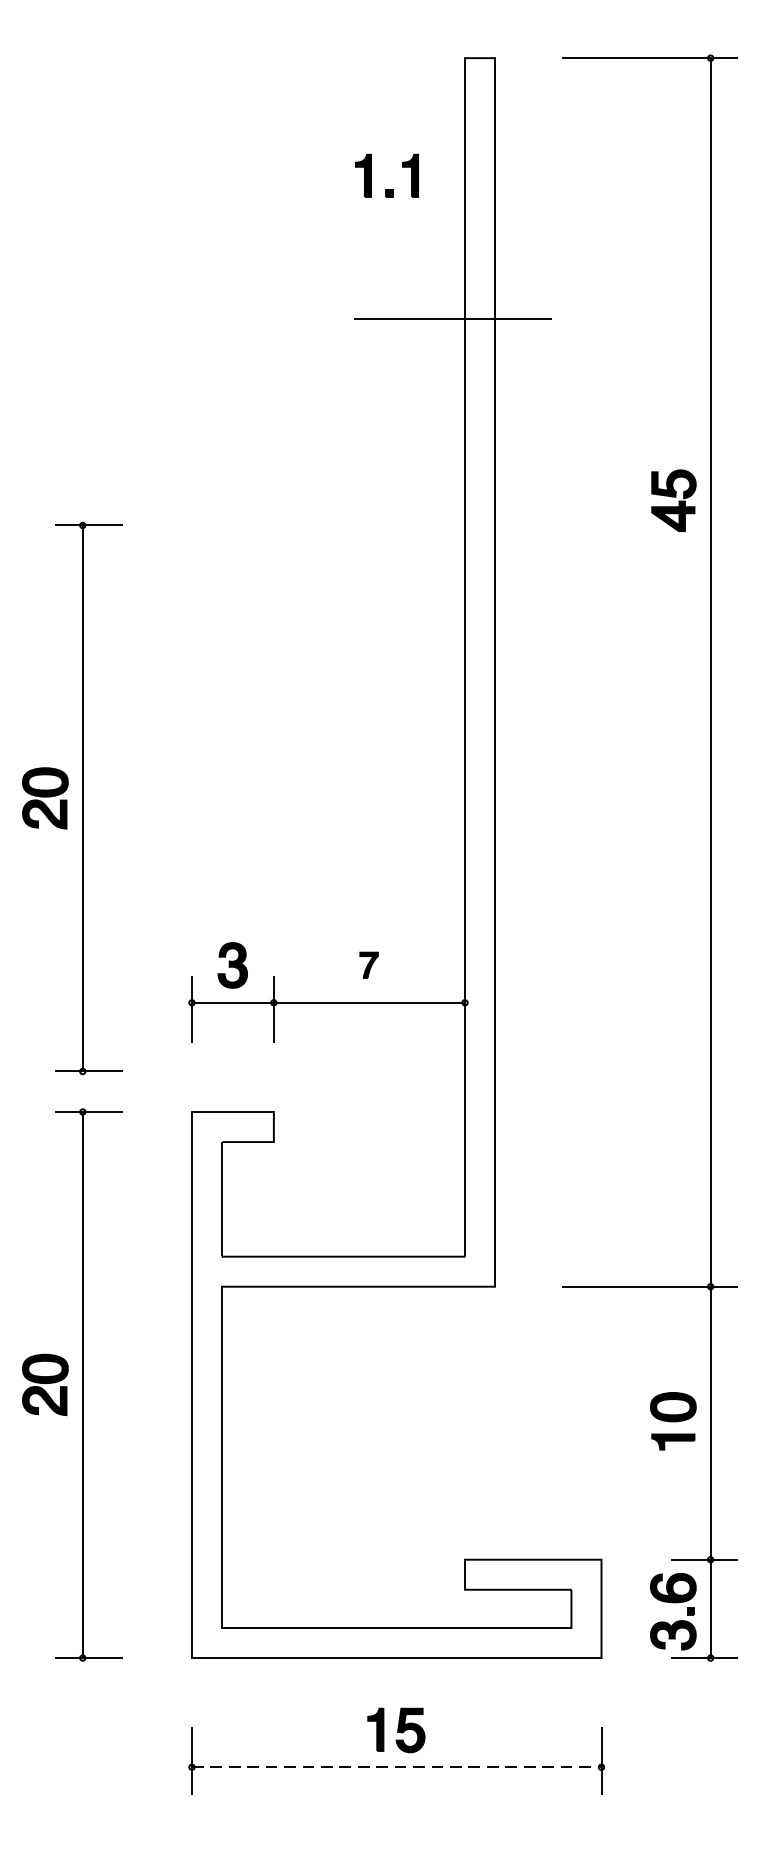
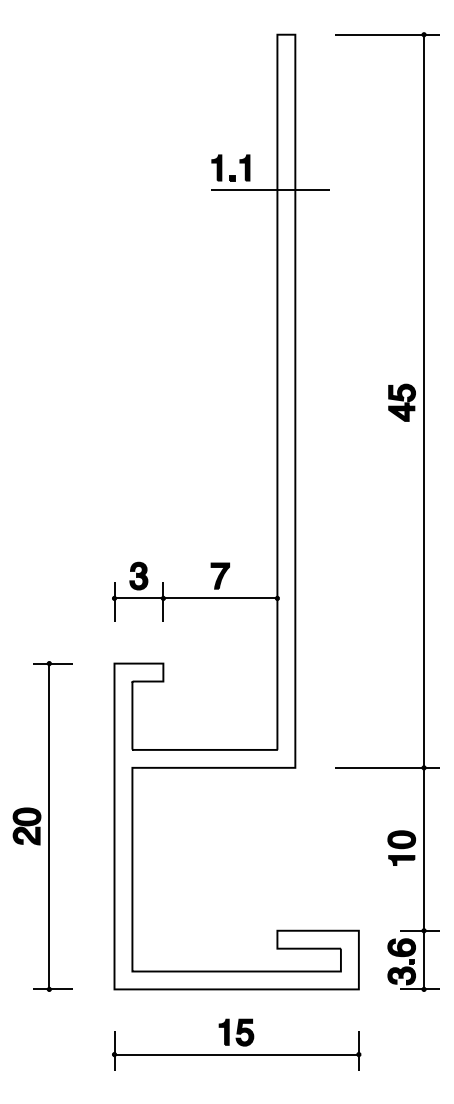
part: (372, 175) -> (222, 167), moved
part: (672, 500) -> (401, 402), moved
part: (71, 798) -> (42, 476), removed
part: (367, 964) -> (219, 575), size x1.67
line: (398, 1767) -> (237, 1054), dashed -> solid

